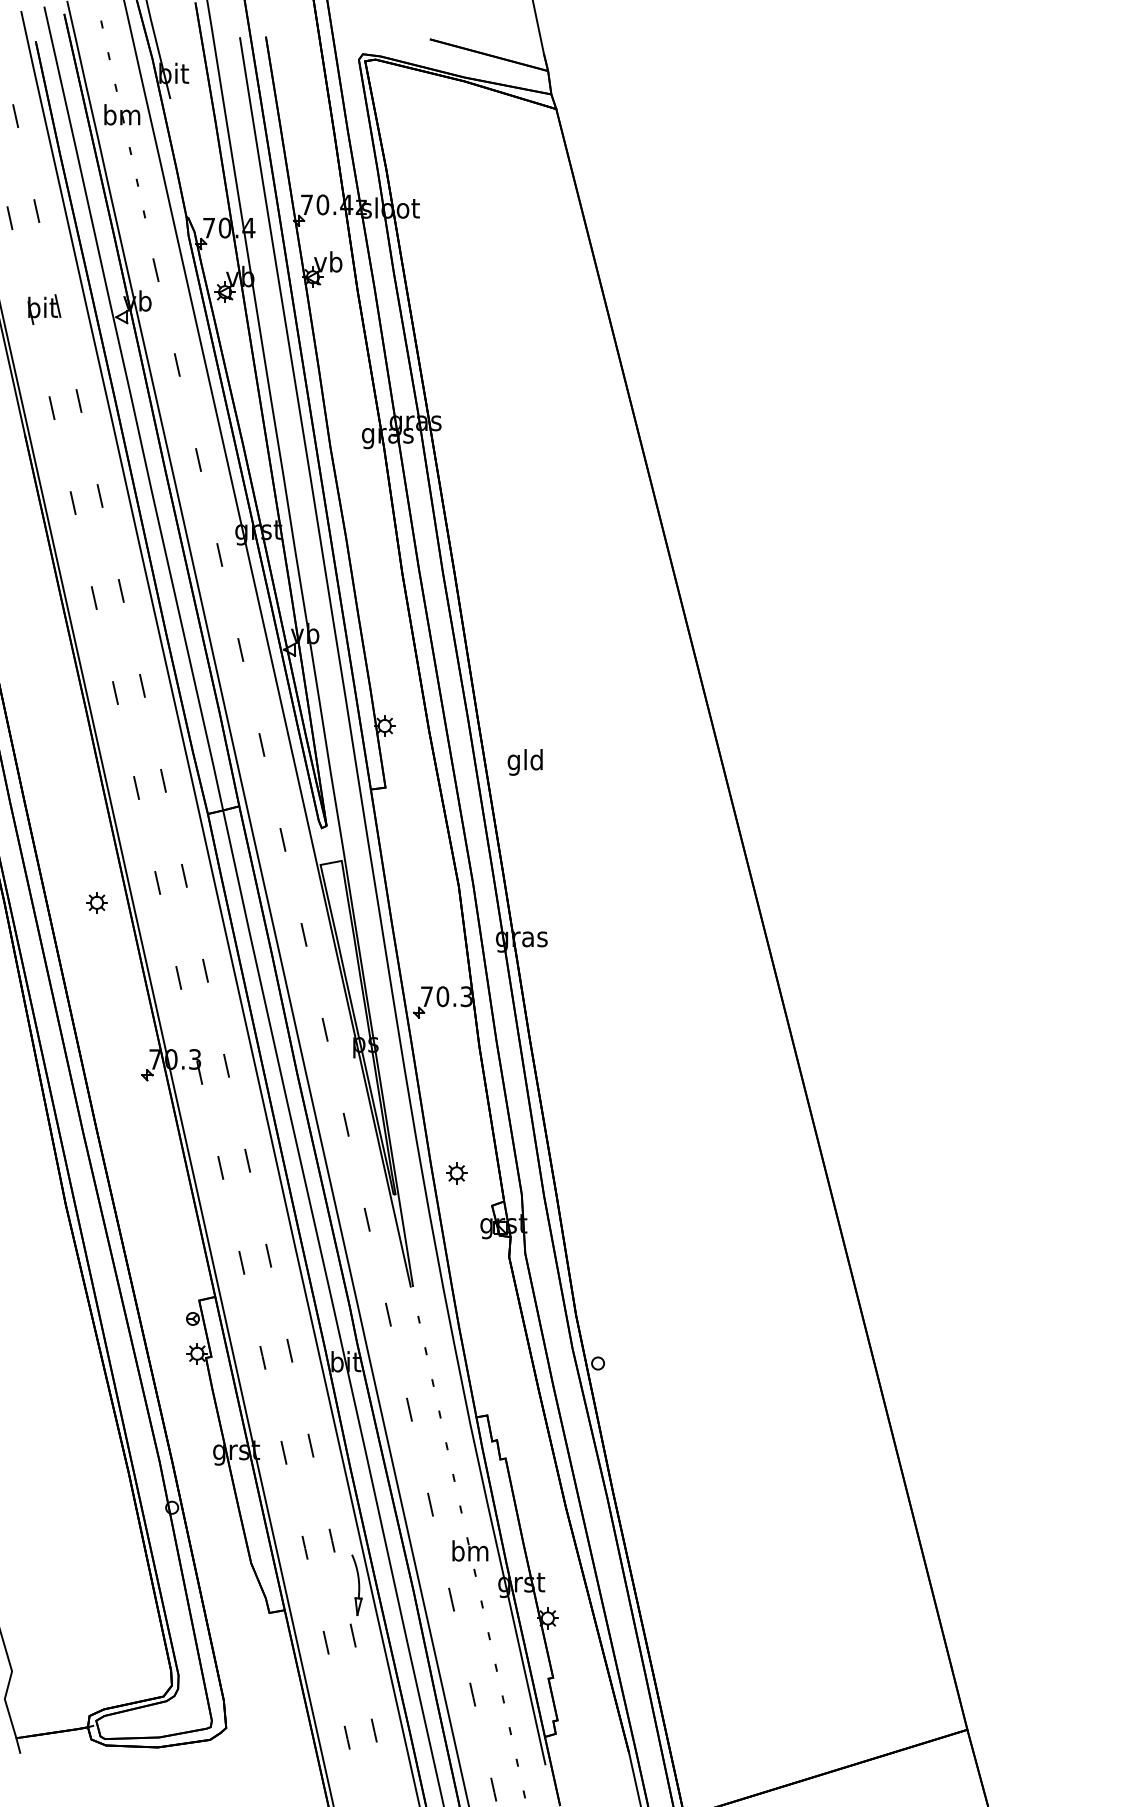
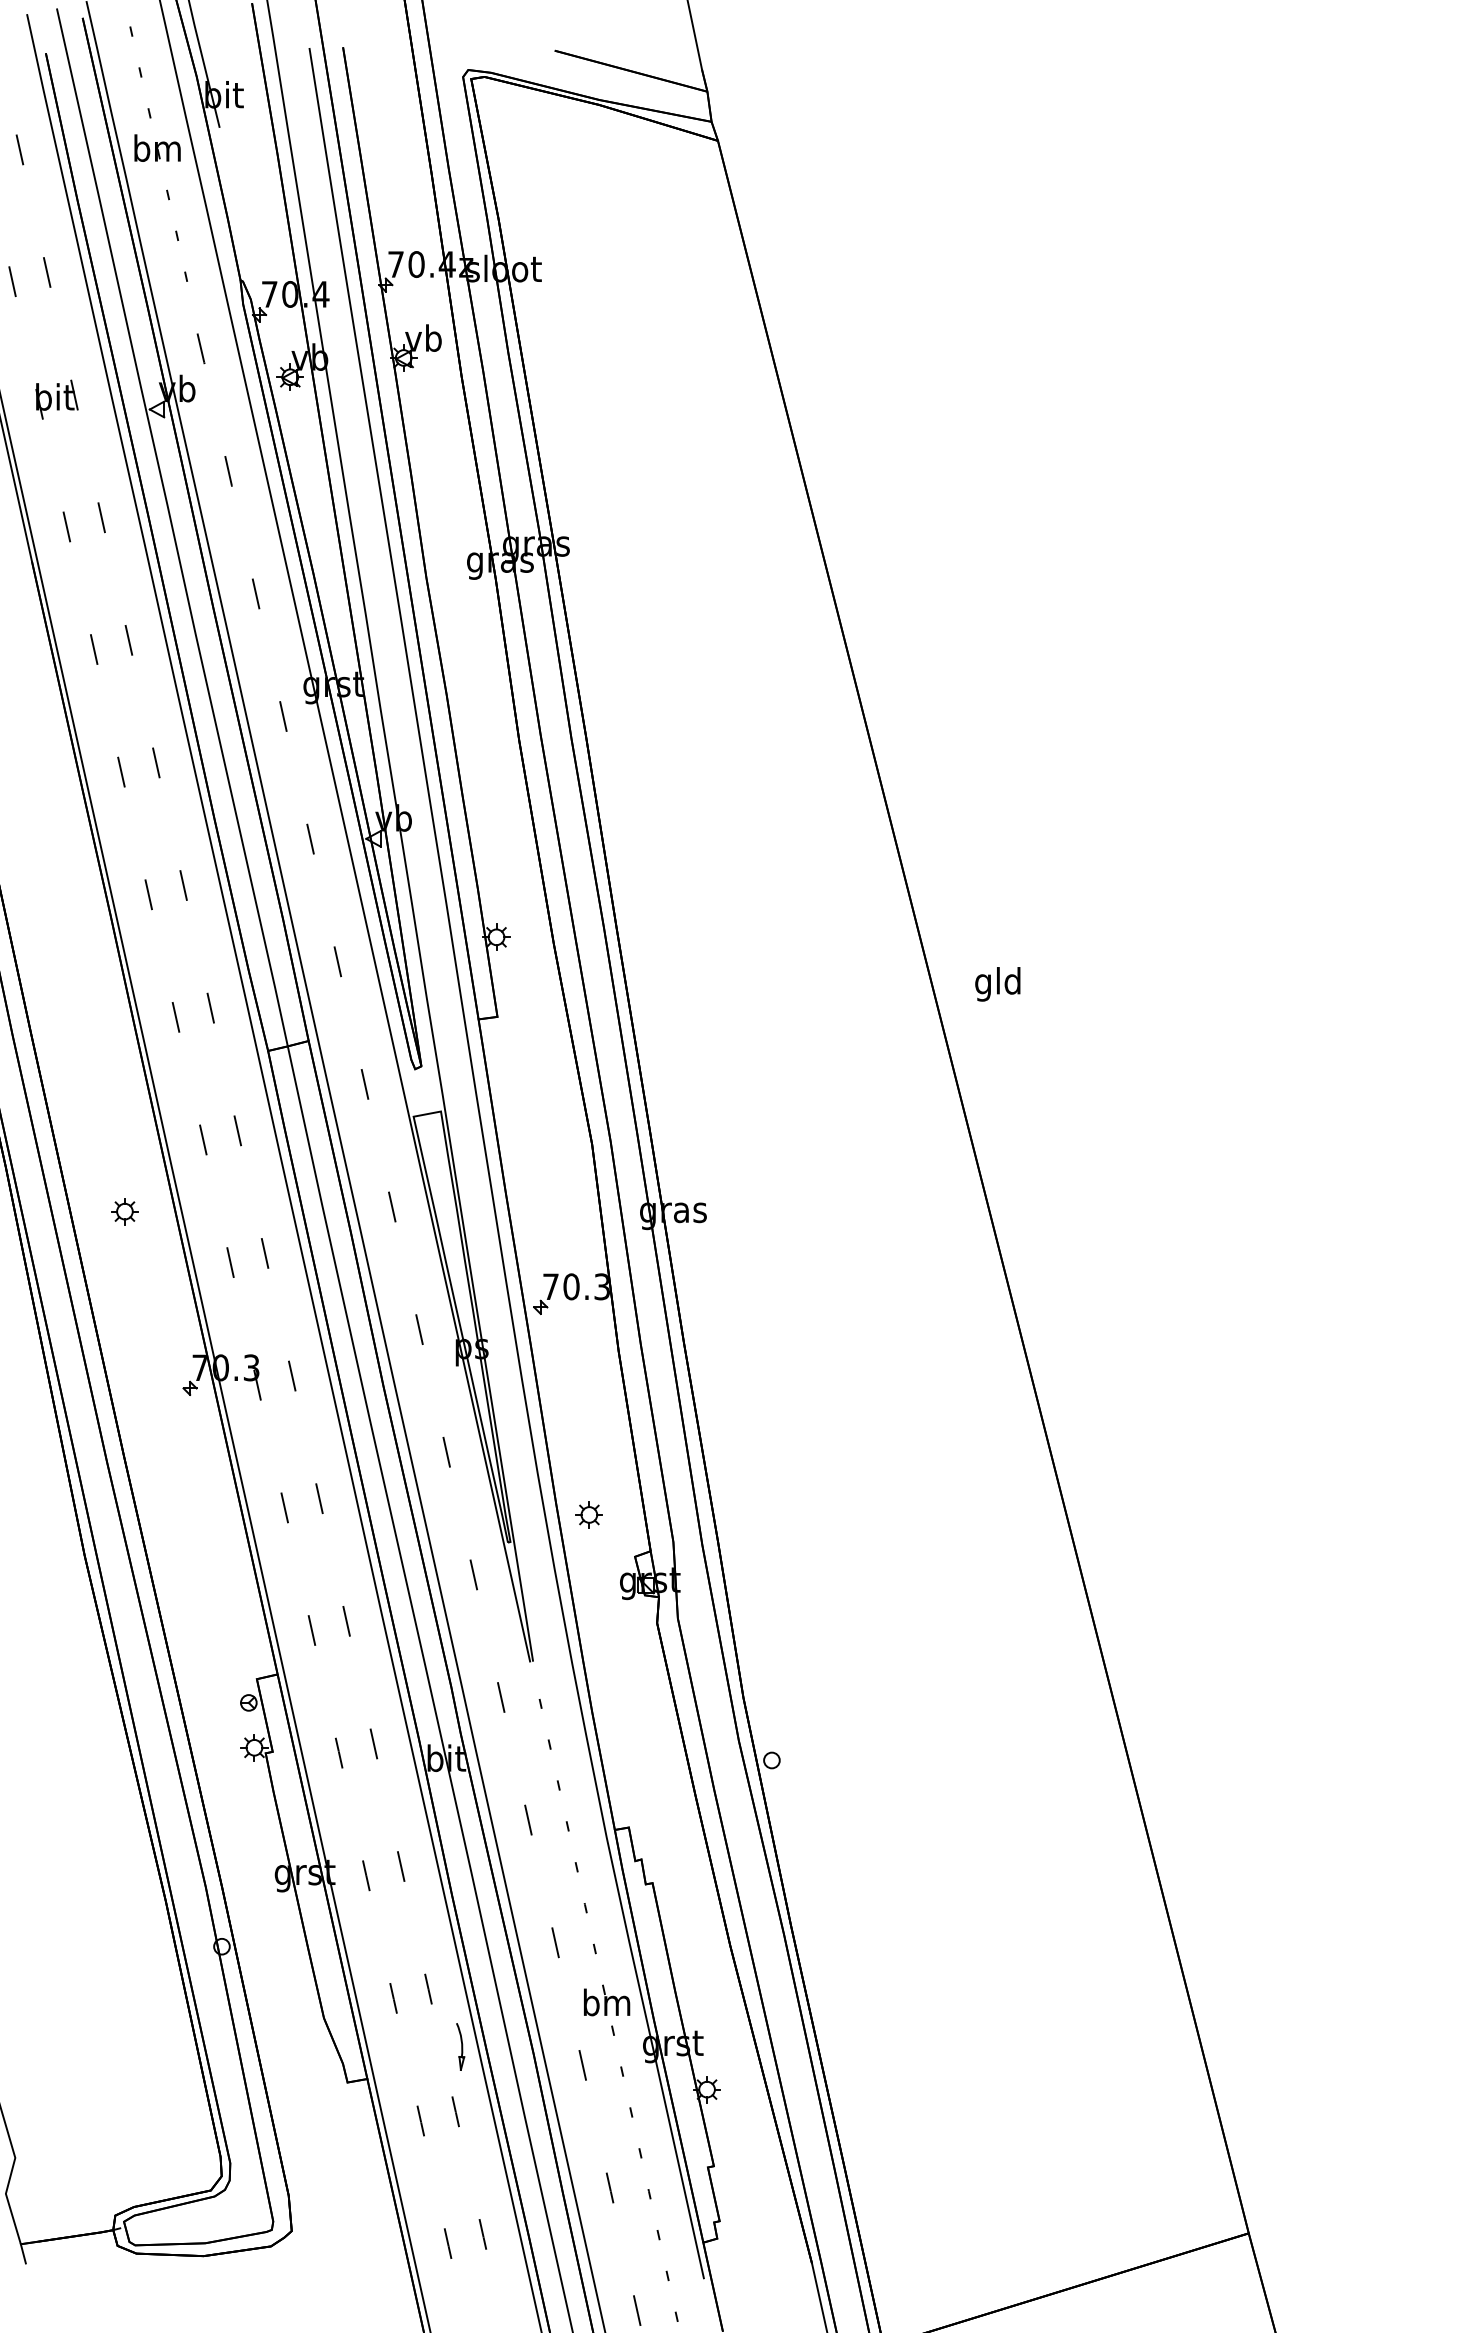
text: (524, 762) -> (997, 984), moved
part: (96, 902) -> (124, 1211), moved
part: (356, 1585) -> (460, 2046), size x0.6

